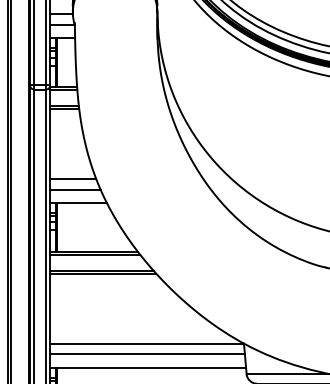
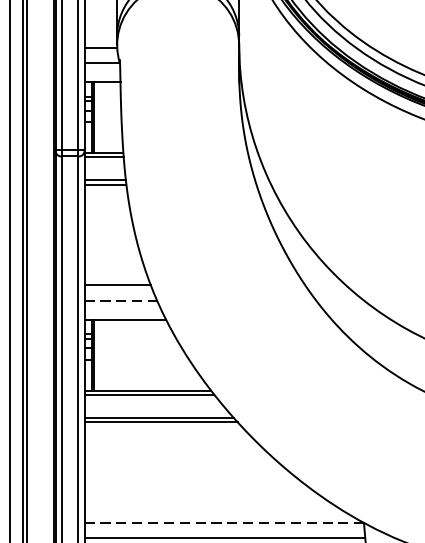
line: (75, 189) -> (121, 300), solid -> dashed
line: (147, 343) -> (224, 522), solid -> dashed

